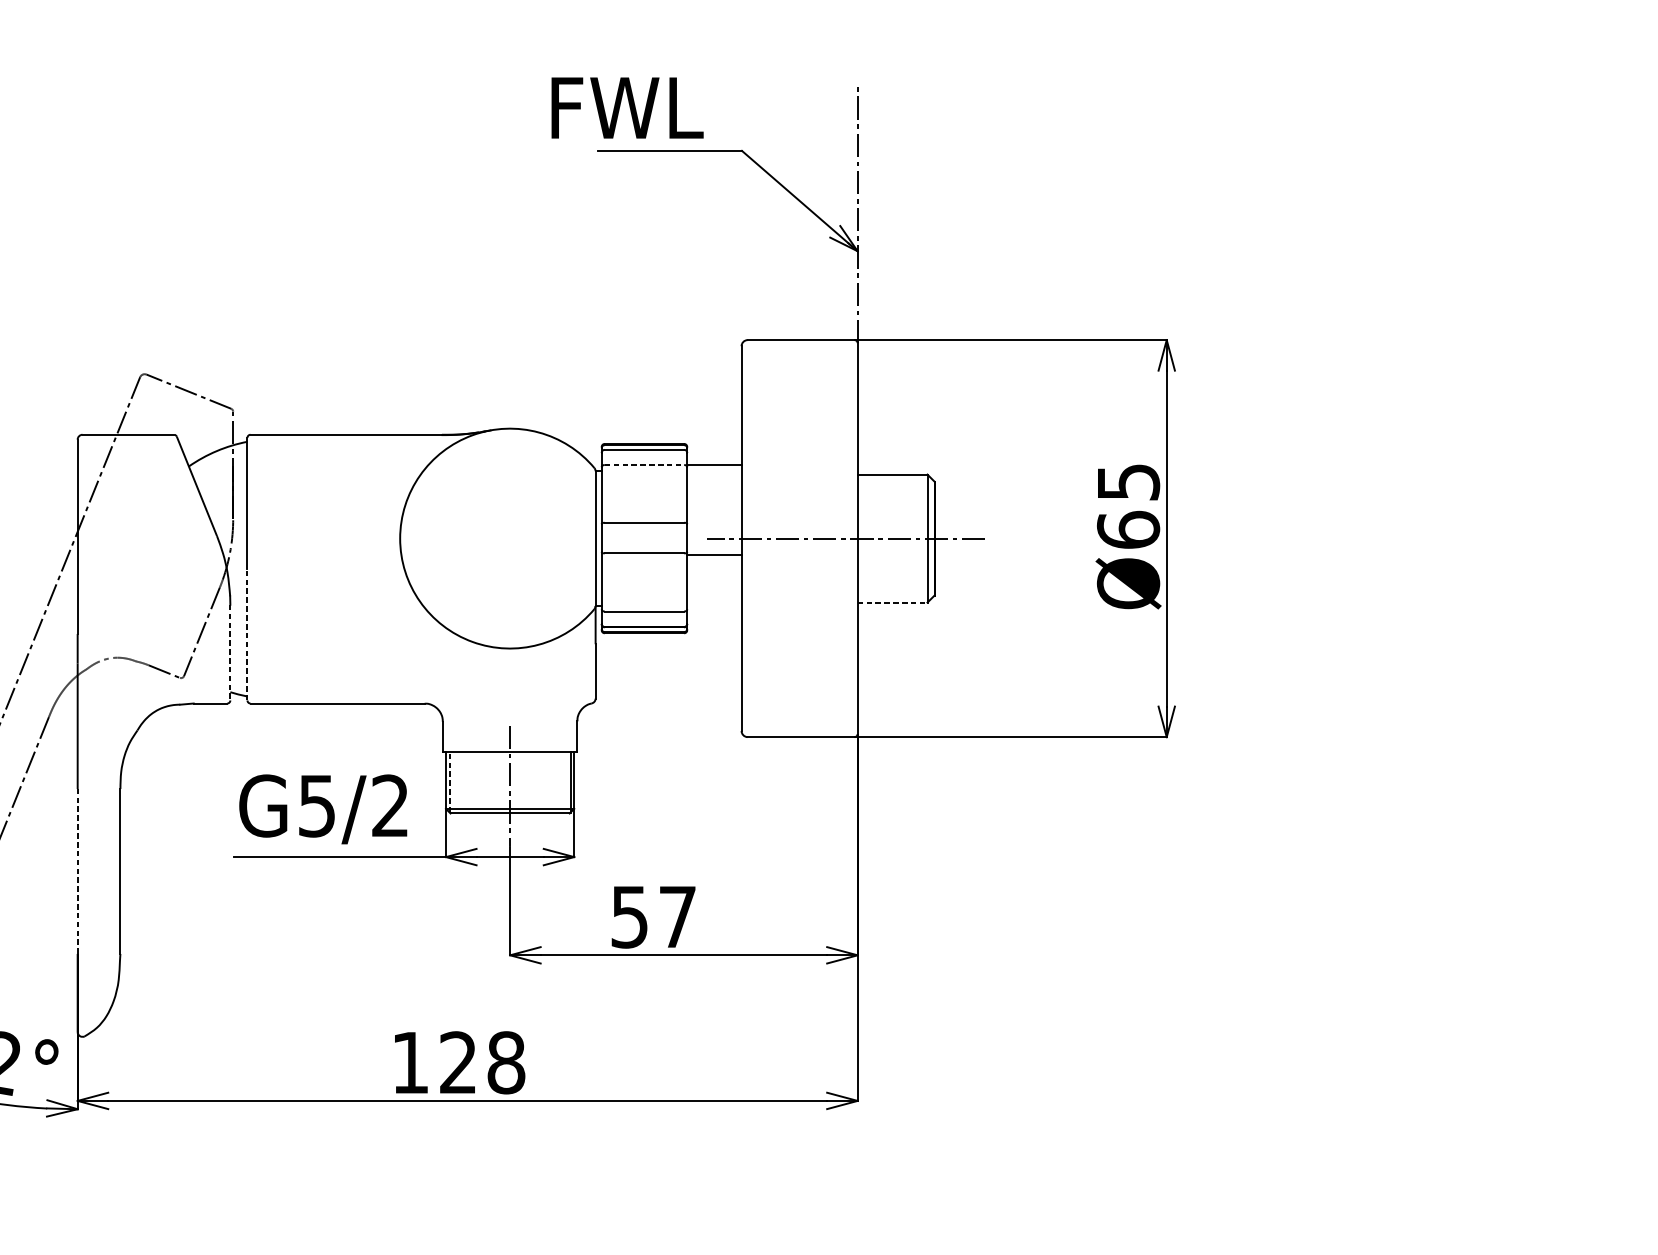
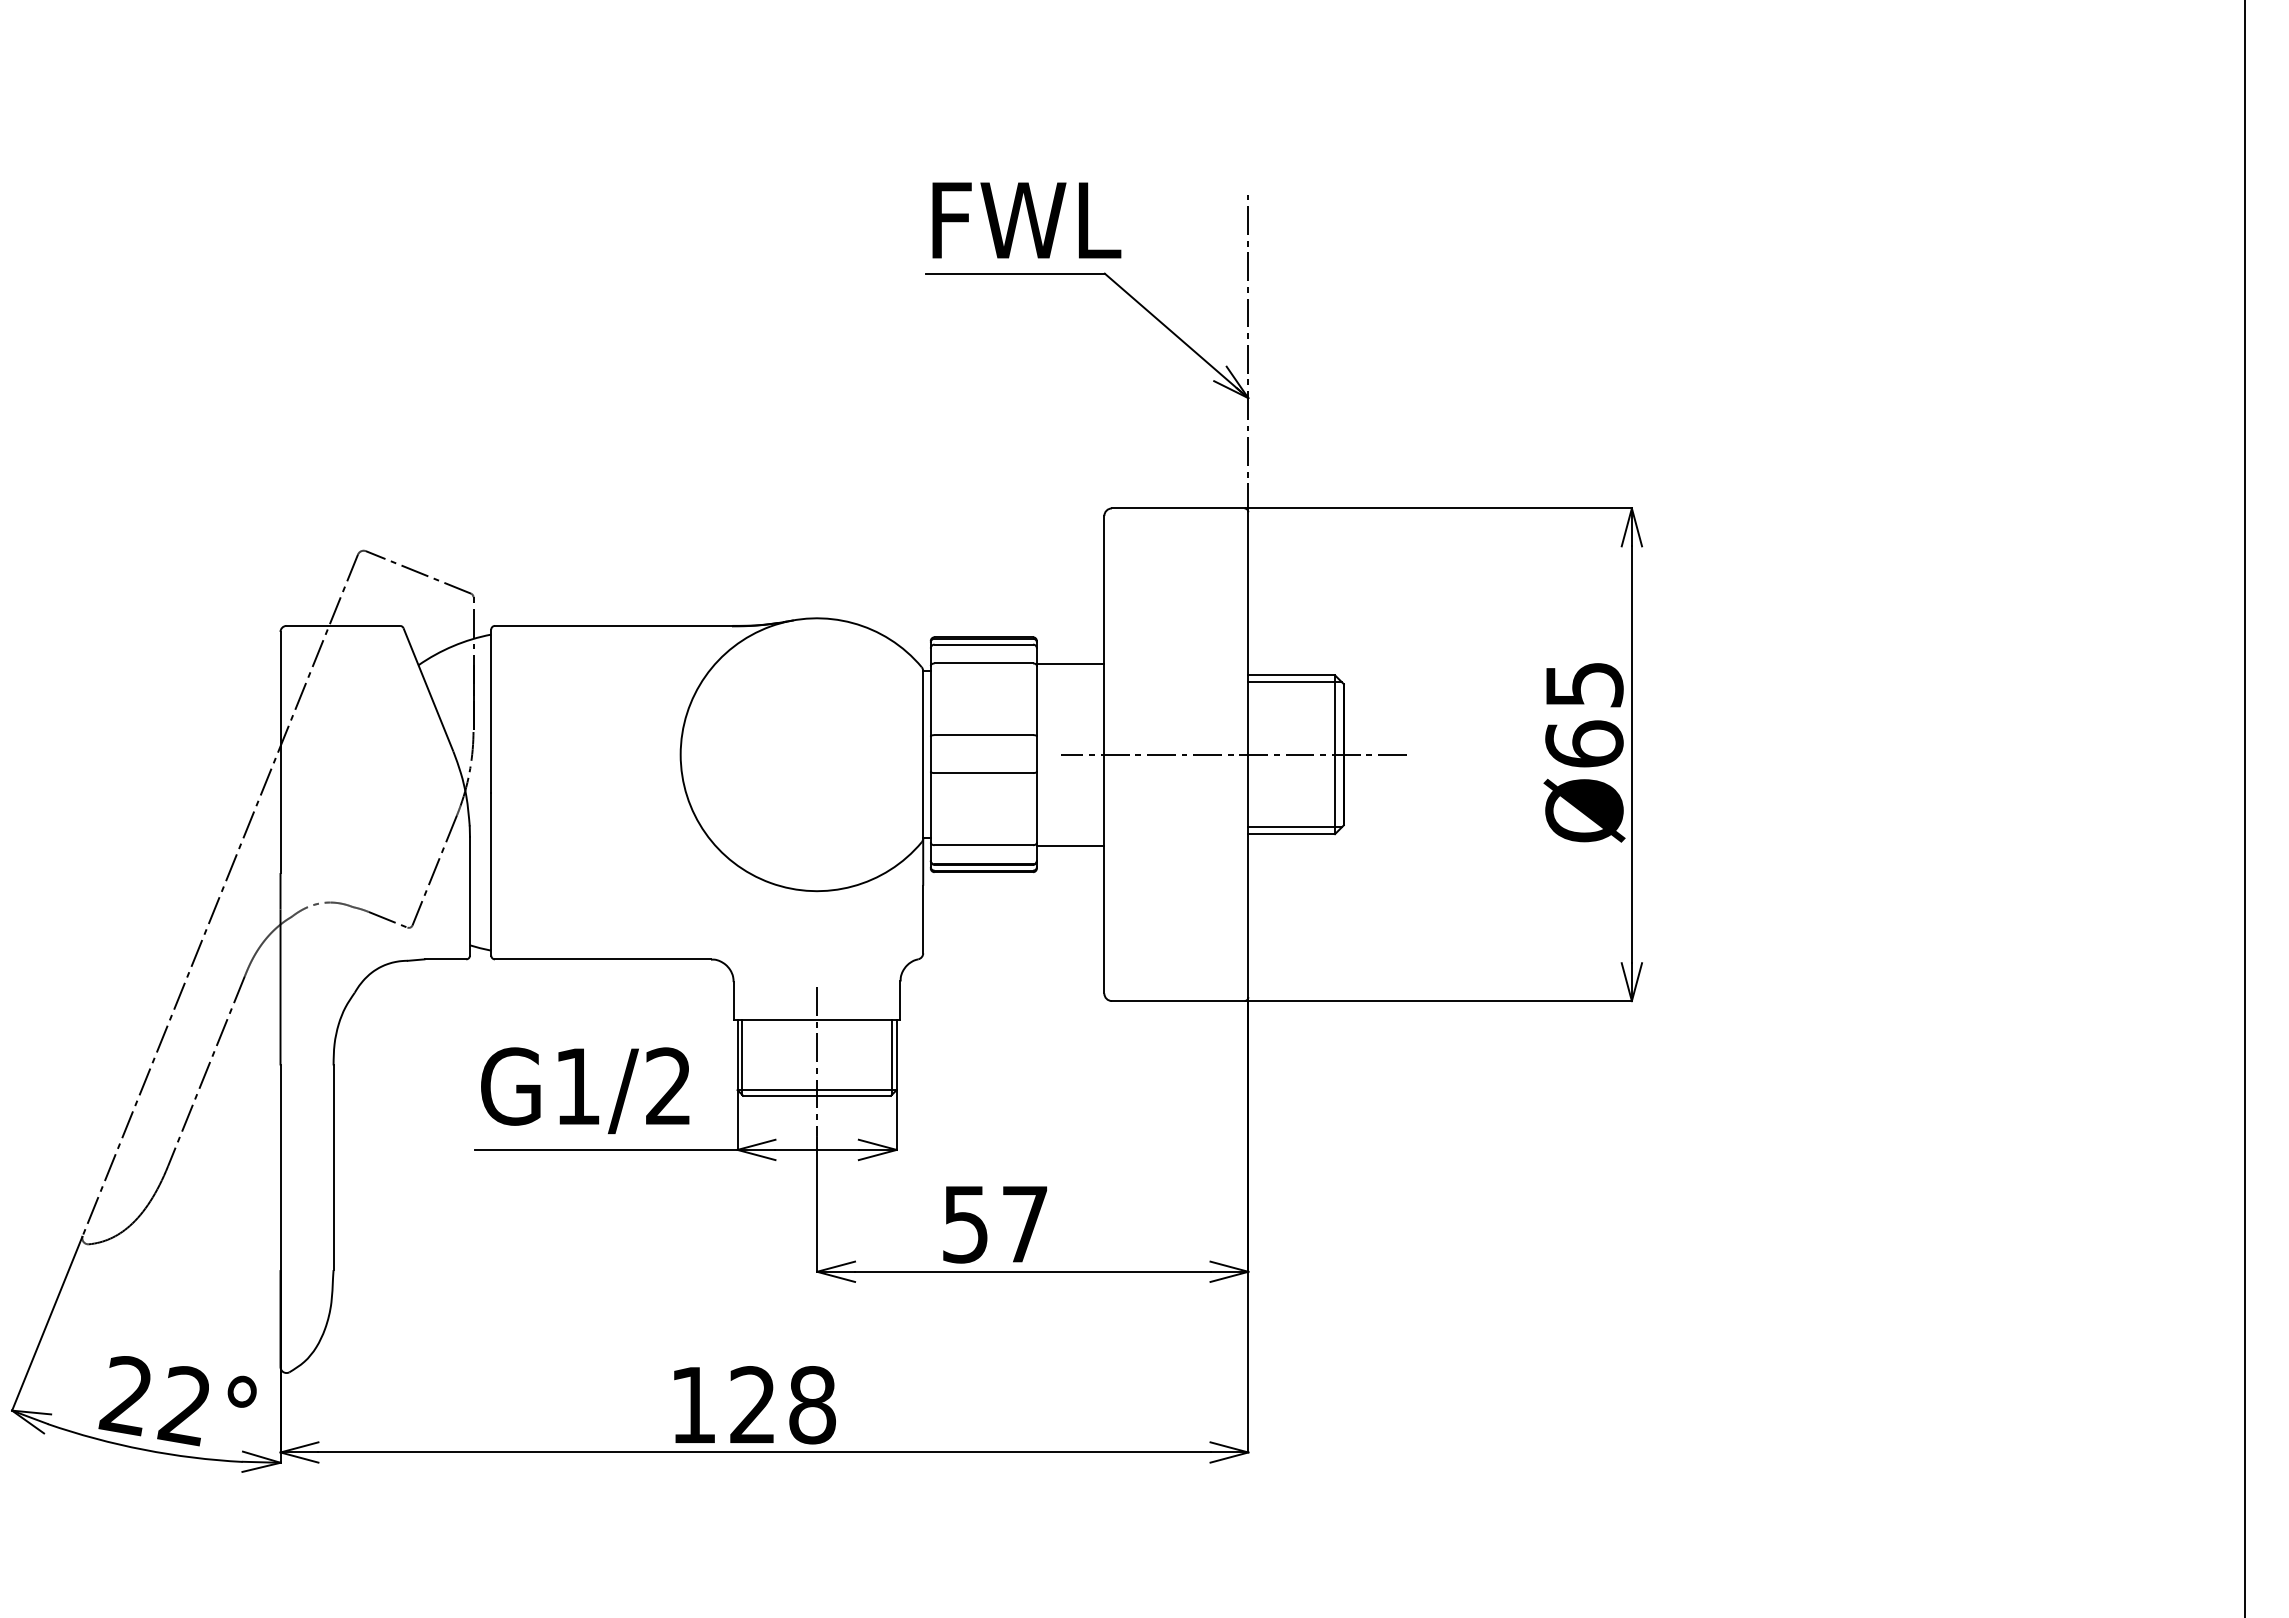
text: (627, 108) -> (1026, 220), moved
line: (645, 465) -> (984, 663), dashed -> solid
line: (894, 480) -> (1294, 682), added
line: (714, 555) -> (1070, 845), moved
line: (894, 597) -> (1294, 827), added
line: (893, 602) -> (1292, 834), dashed -> solid
line: (247, 634) -> (491, 873), dashed -> solid
line: (229, 652) -> (469, 896), dashed -> solid
line: (449, 781) -> (742, 1056), dashed -> solid
text: (317, 805) -> (577, 1086), G5/2 -> G1/2
line: (77, 871) -> (280, 1167), dashed -> solid

